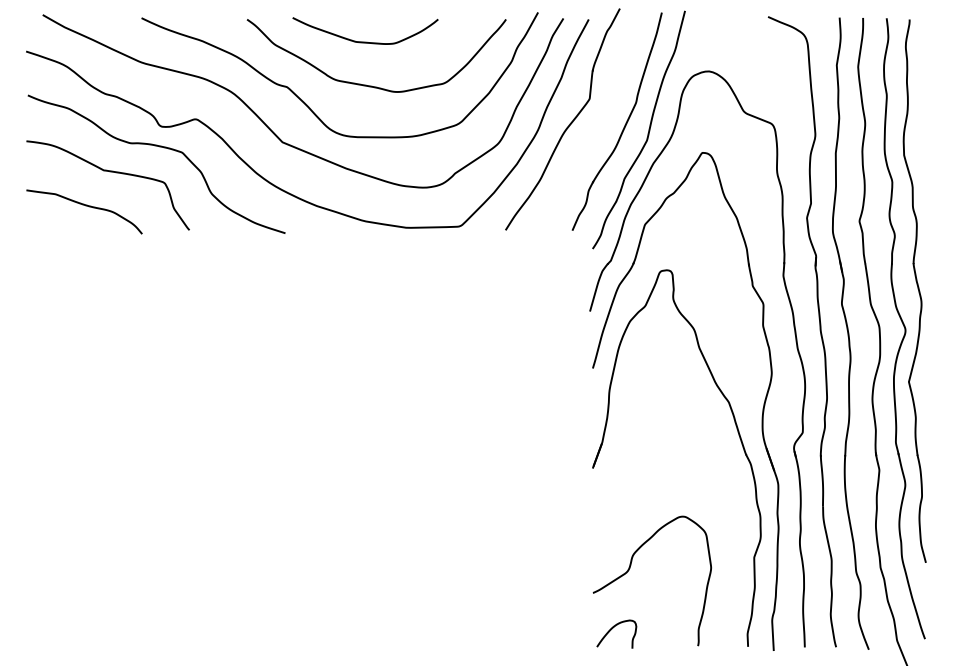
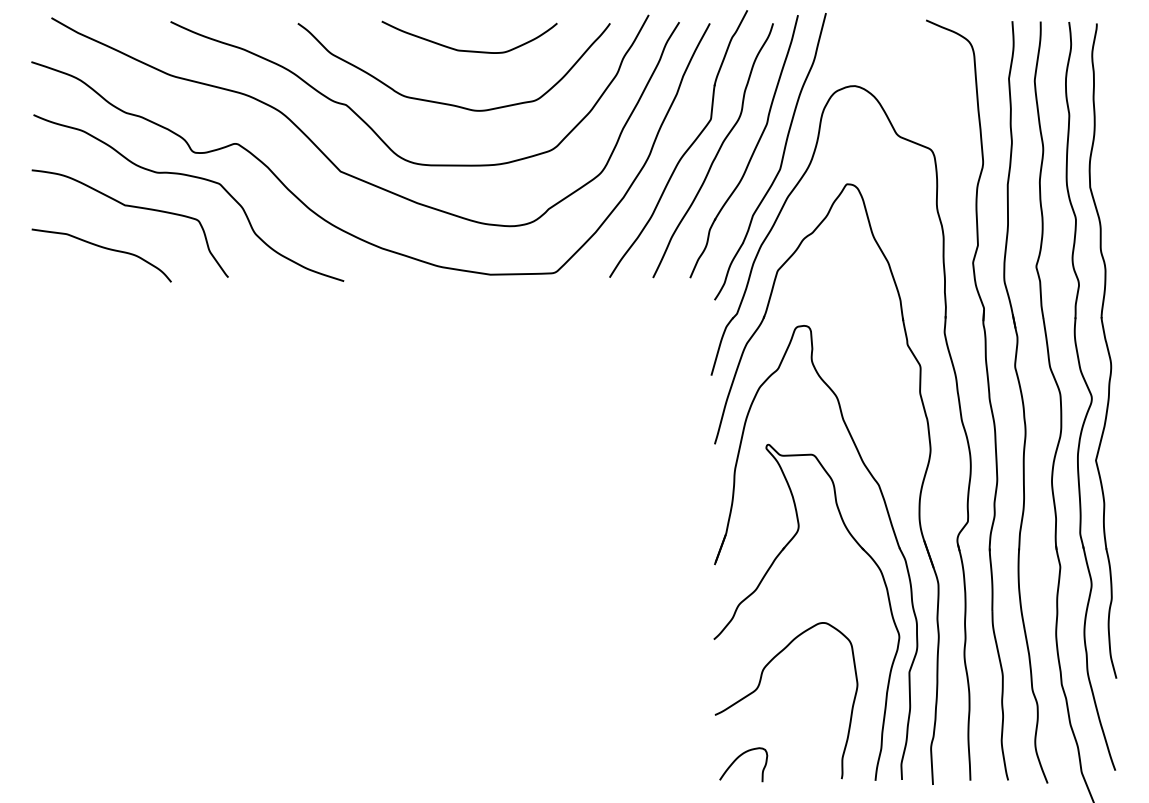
curve: (365, 41) -> (469, 49), moved
part: (591, 124) -> (713, 150), added
part: (632, 482) -> (762, 581), added

